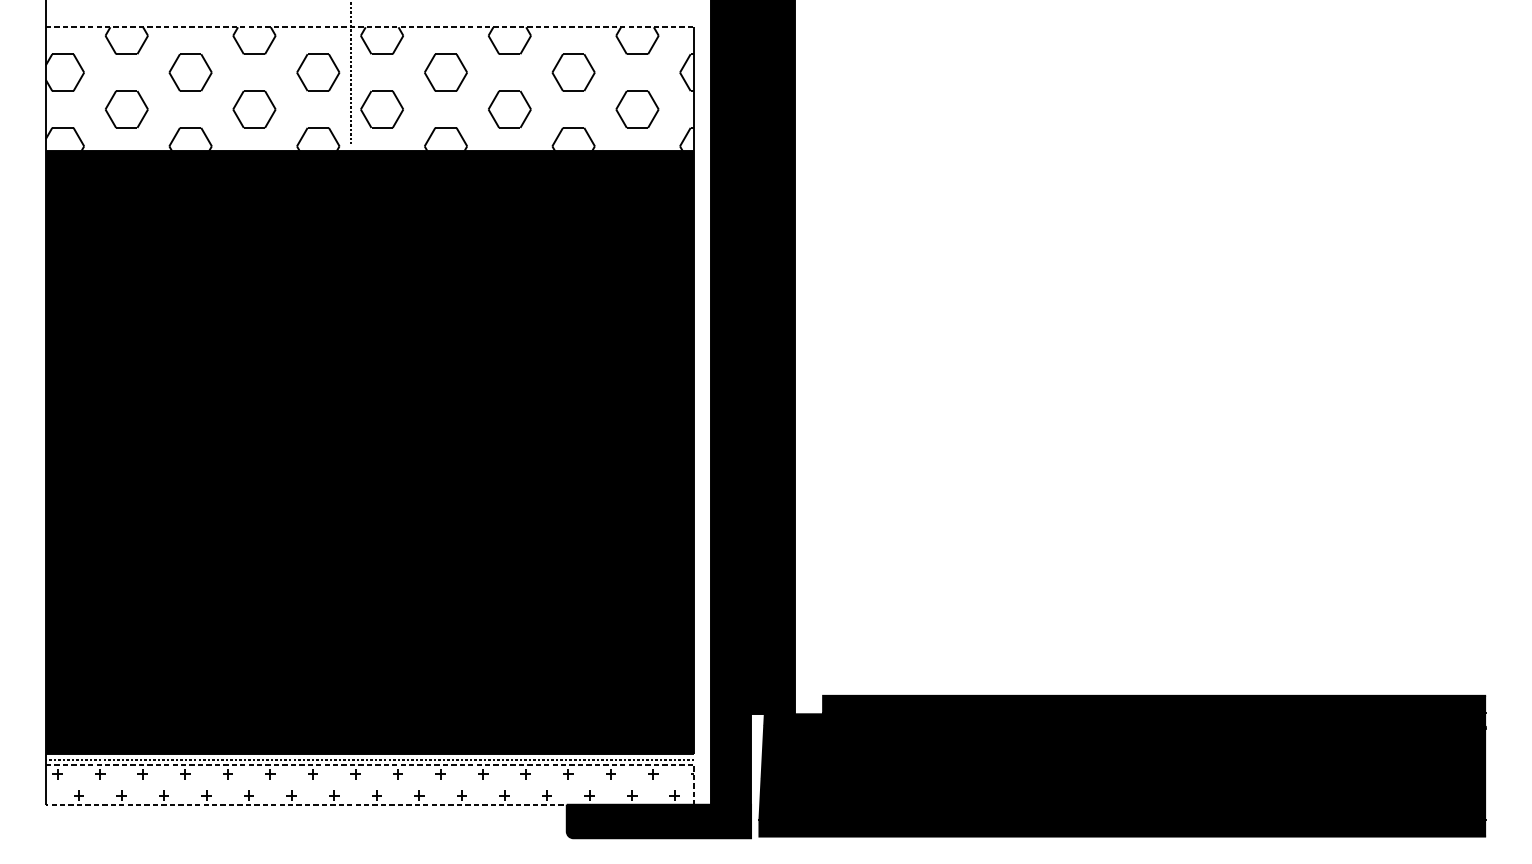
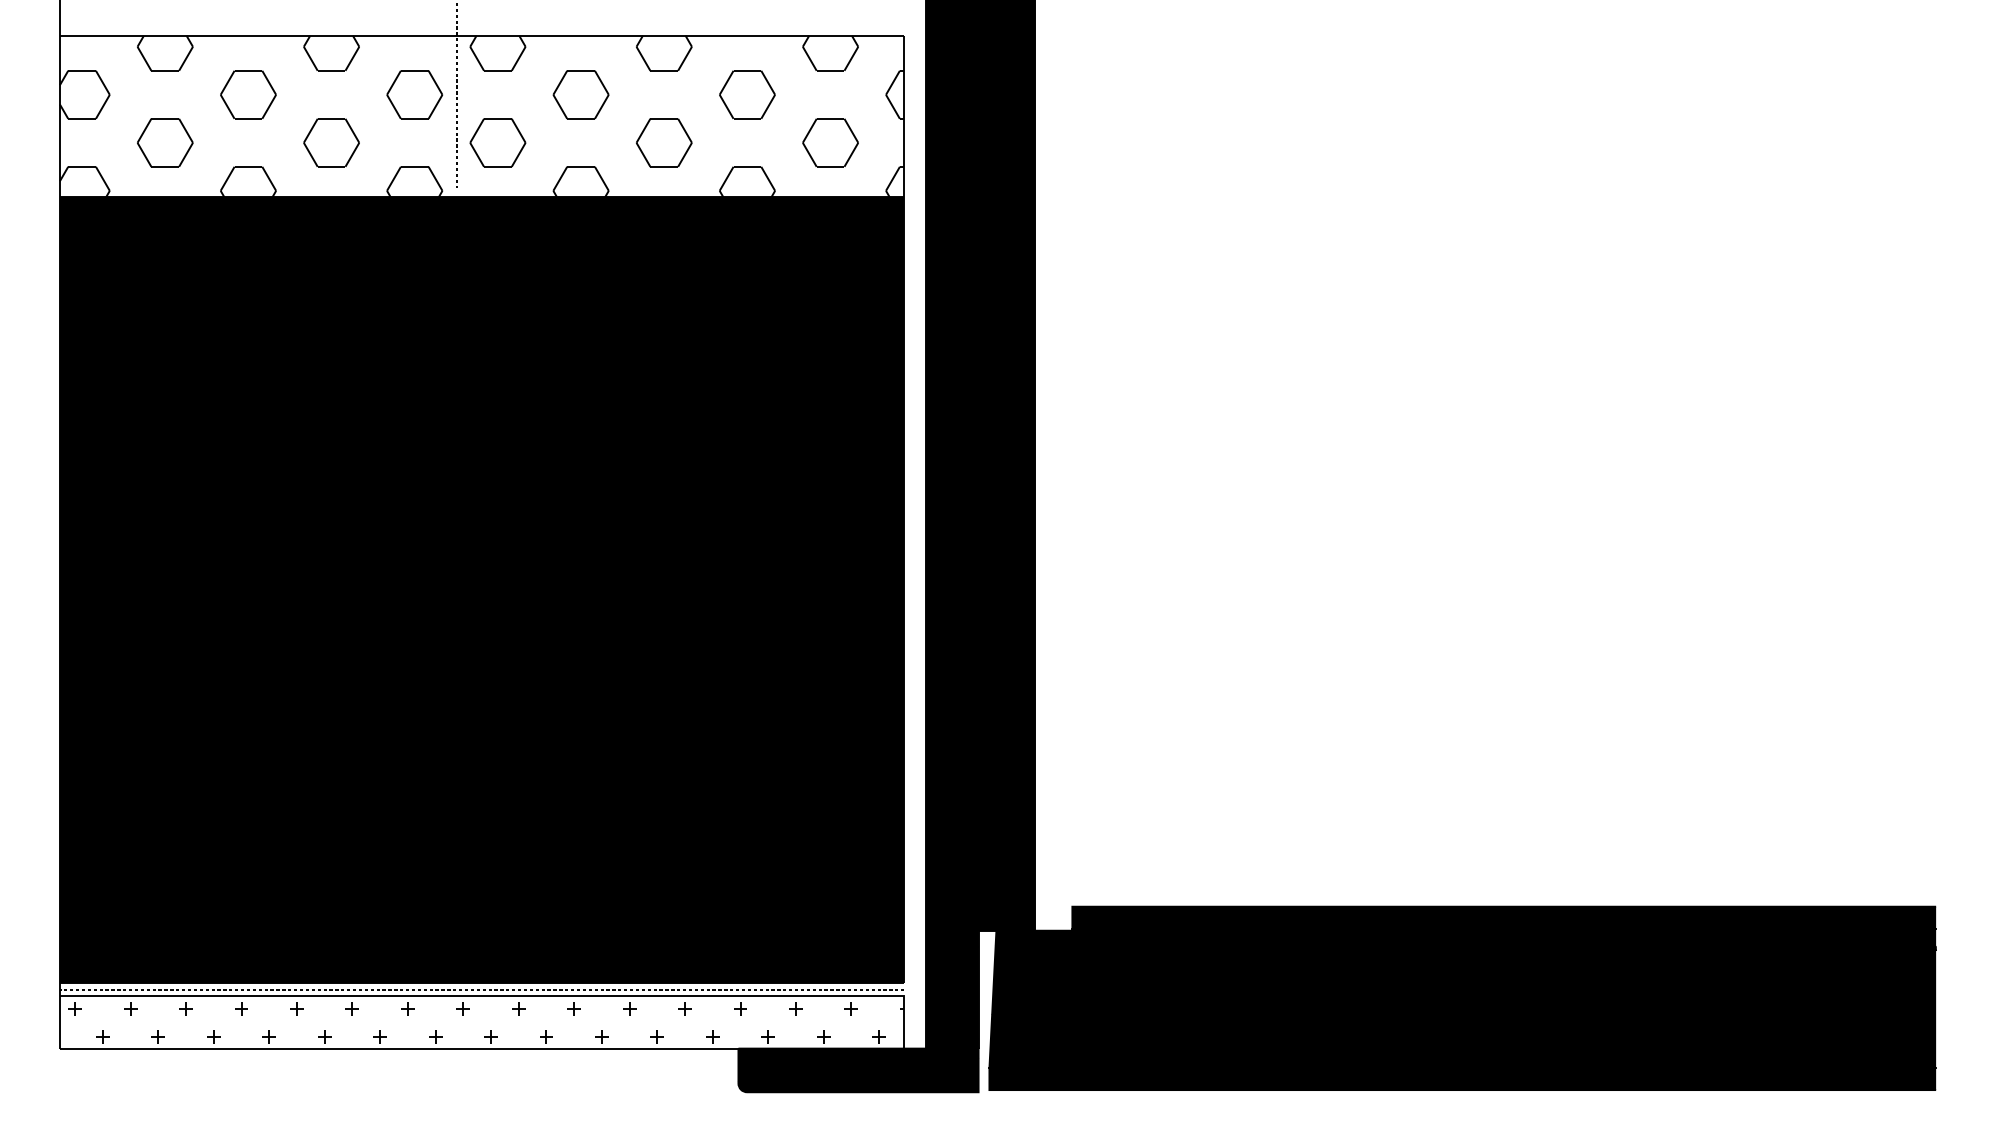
line: (370, 27) -> (482, 35), dashed -> solid
line: (694, 784) -> (904, 1022), dashed -> solid

